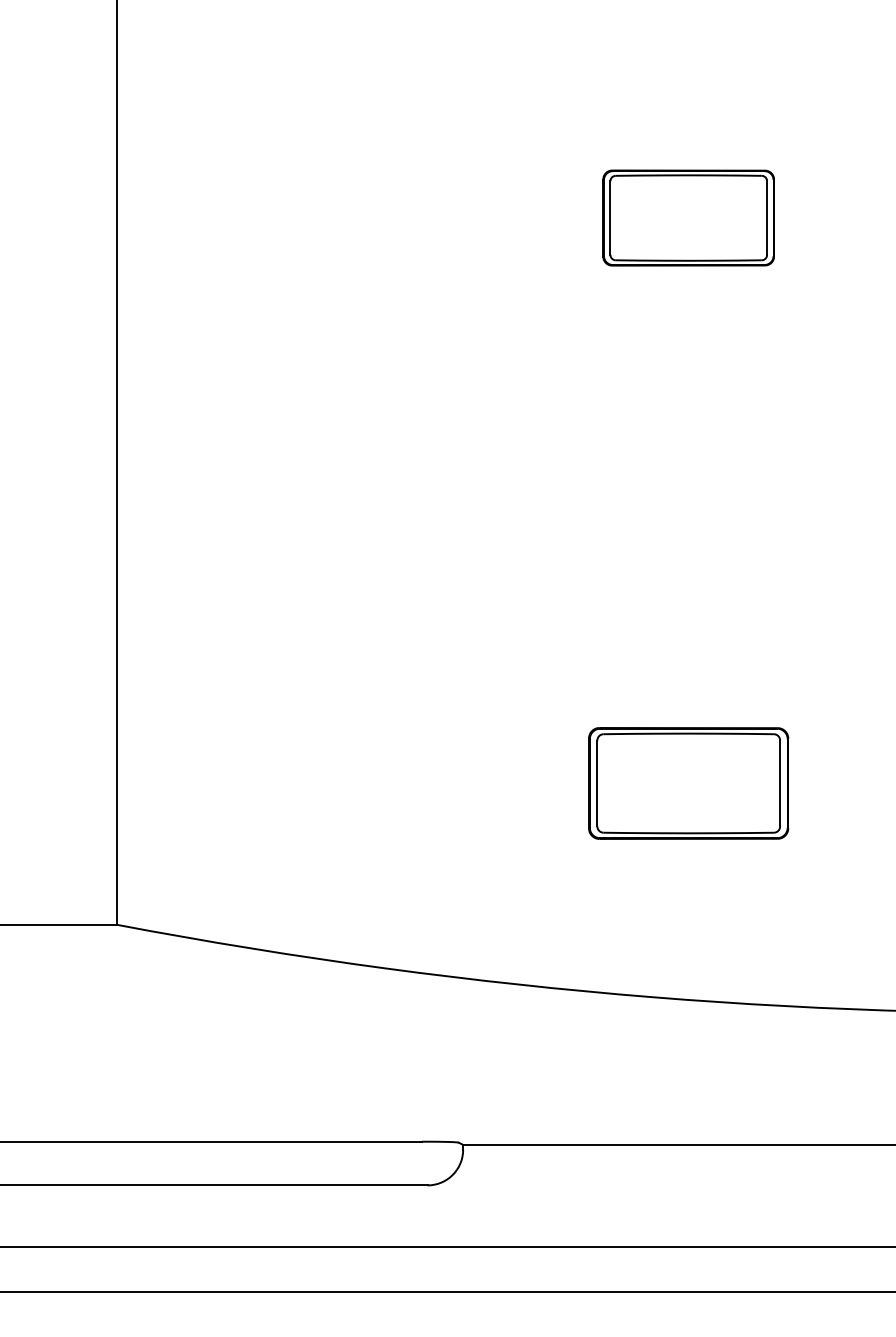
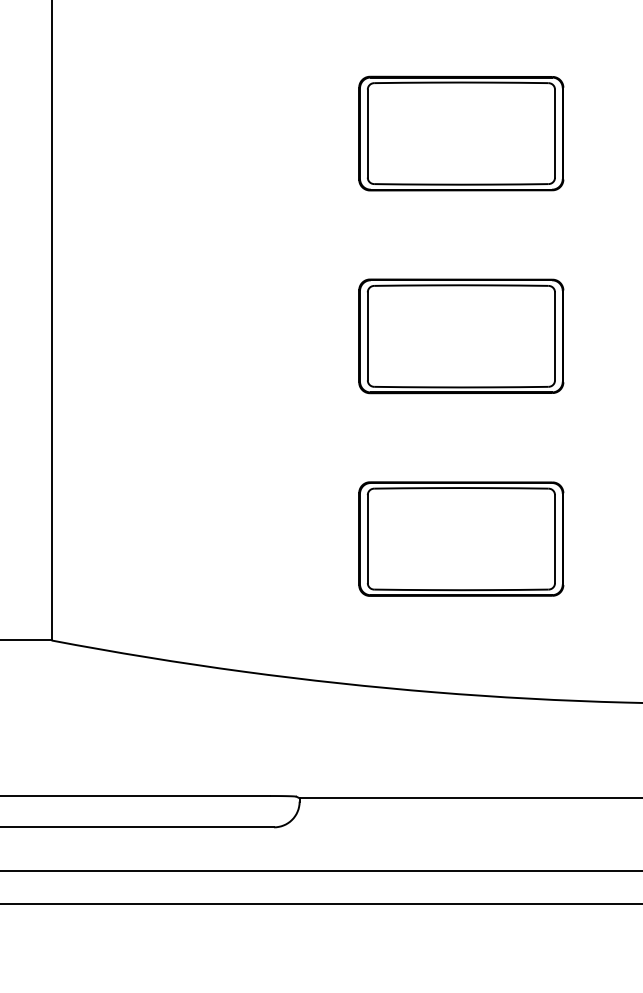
part: (688, 217) -> (461, 133), size x1.67
part: (688, 501) -> (461, 336), added
part: (688, 782) -> (461, 538), size x1.43

